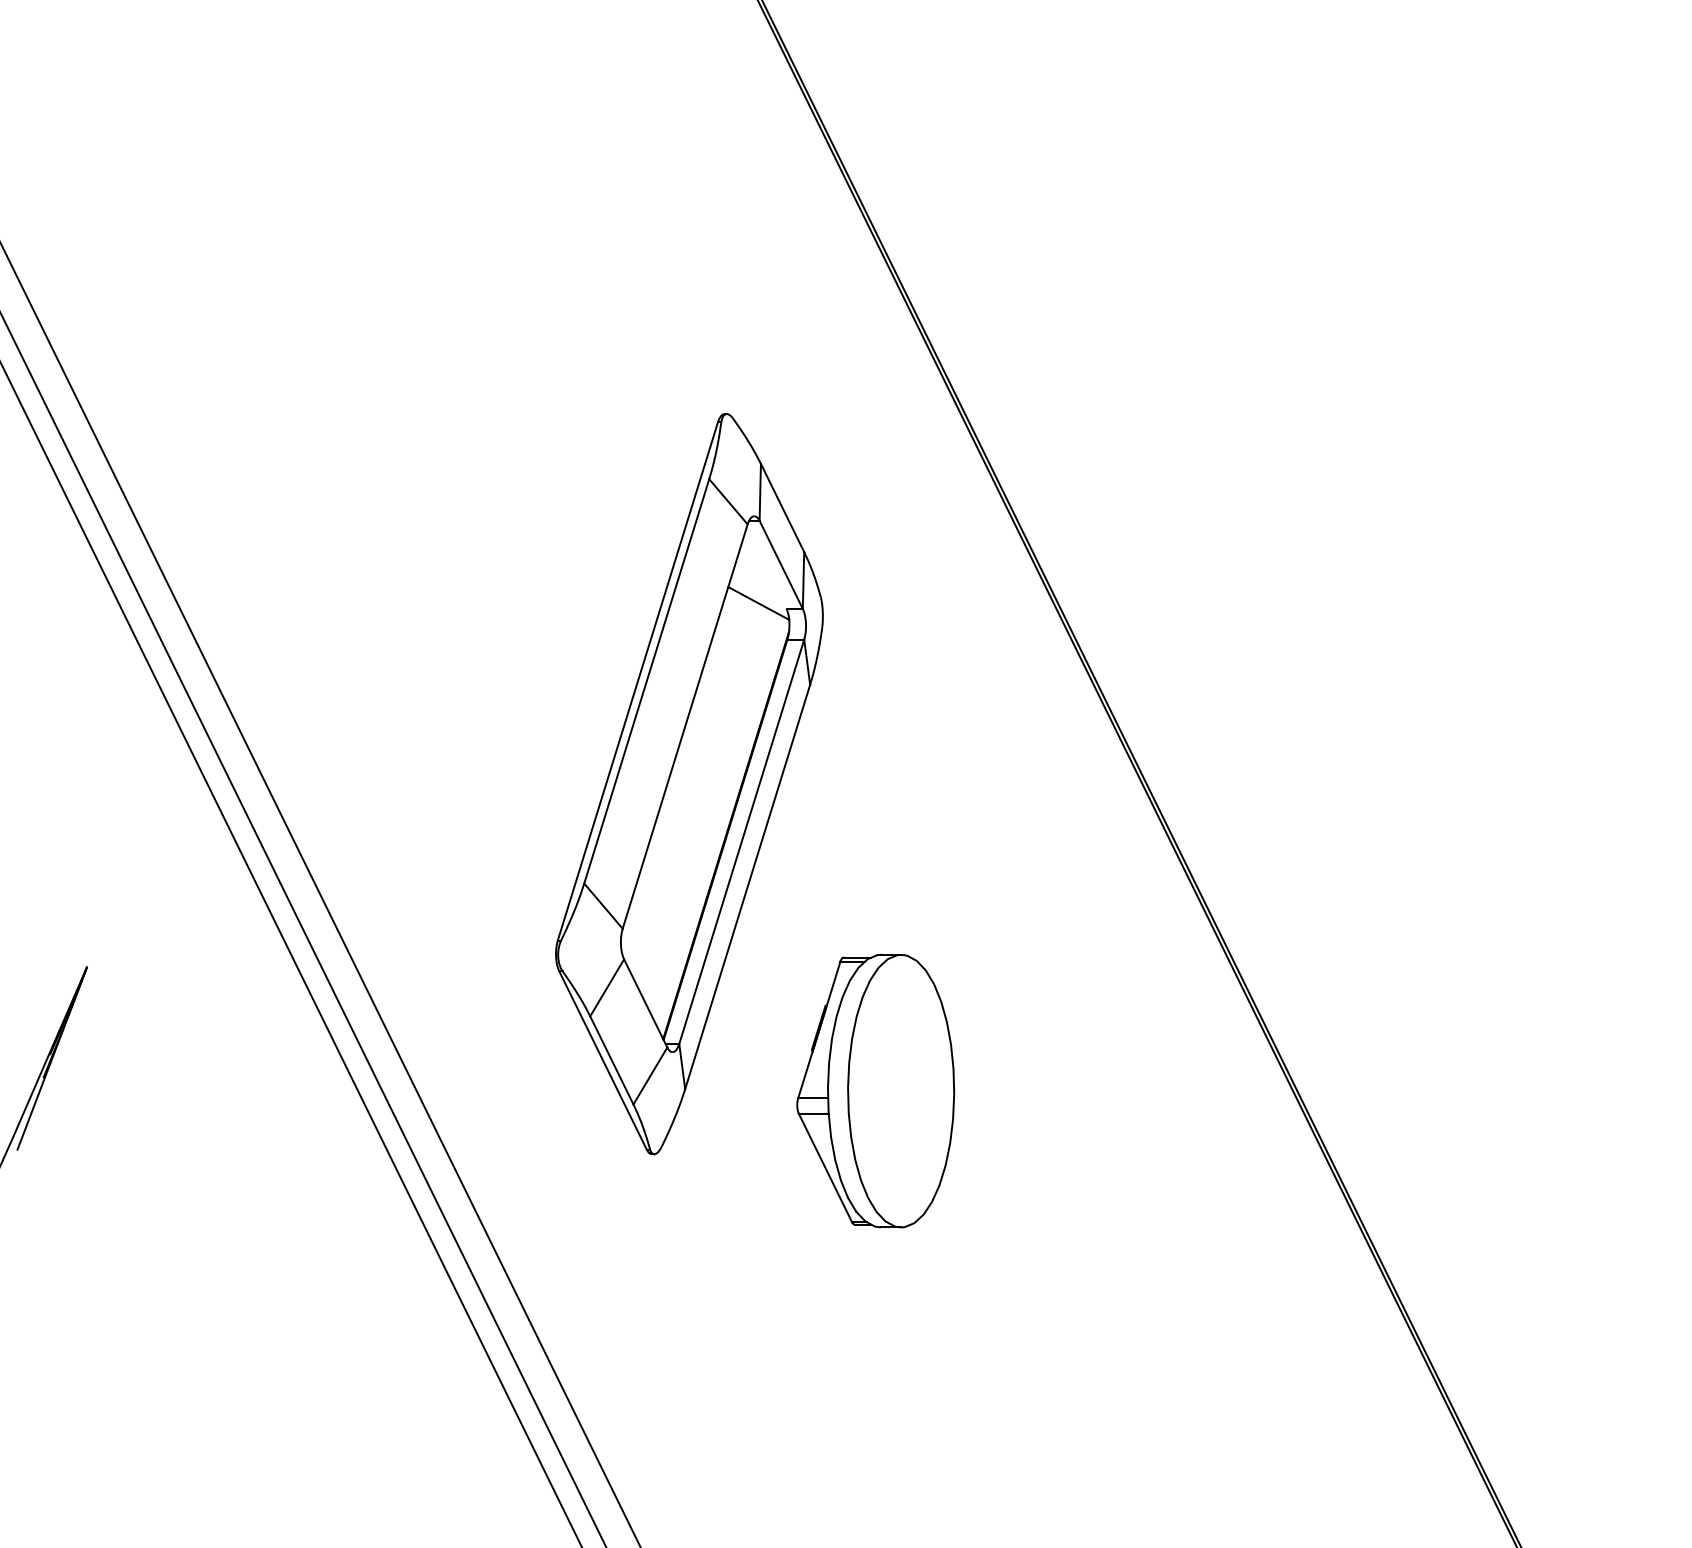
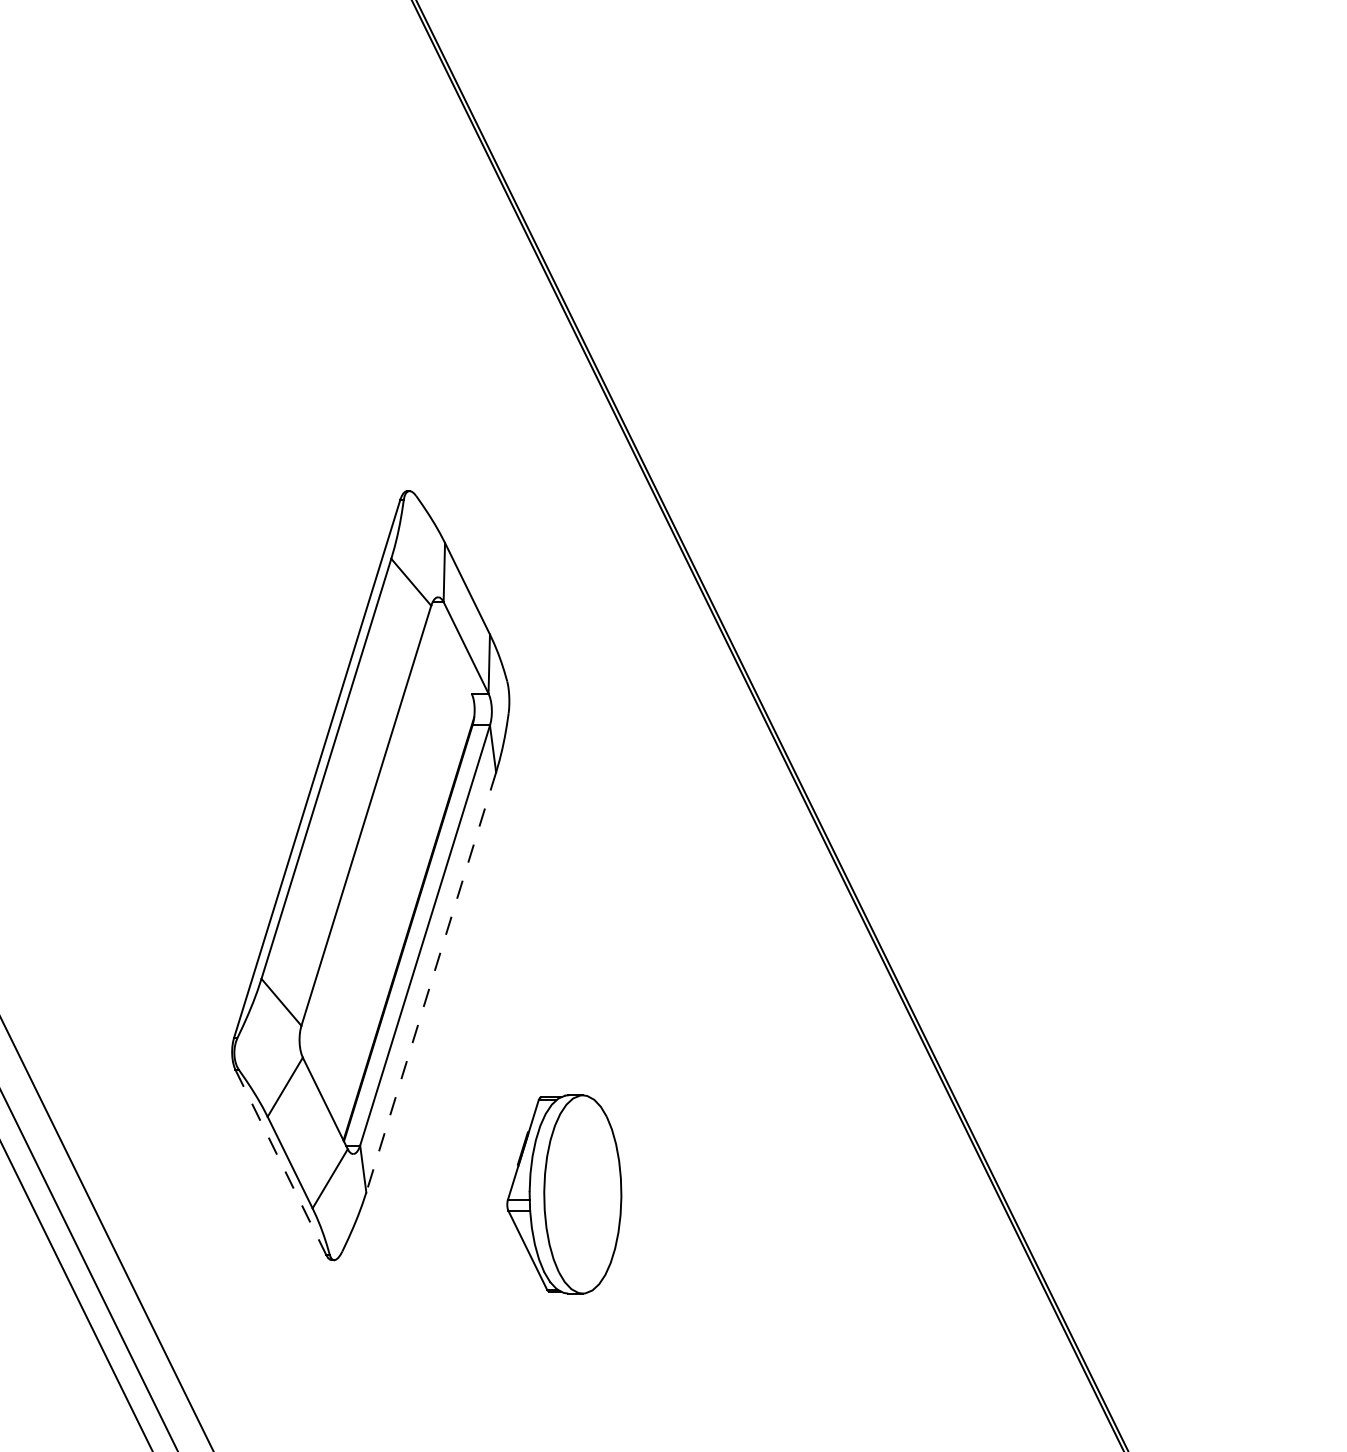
line: (758, 603) -> (442, 687), removed
line: (747, 887) -> (431, 982), solid -> dashed
line: (603, 1060) -> (281, 1162), solid -> dashed
part: (875, 1090) -> (564, 1193), size x0.7

